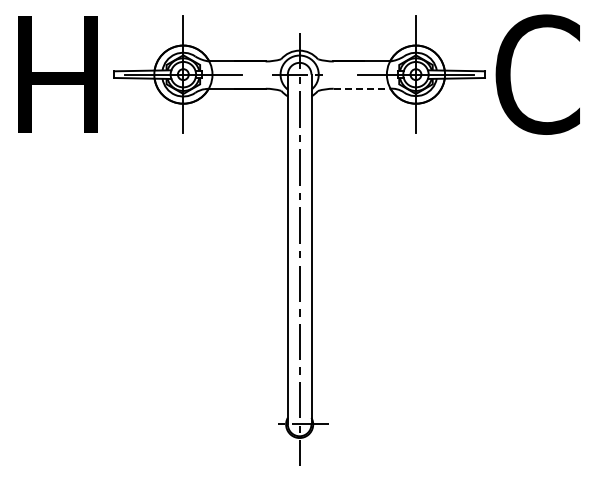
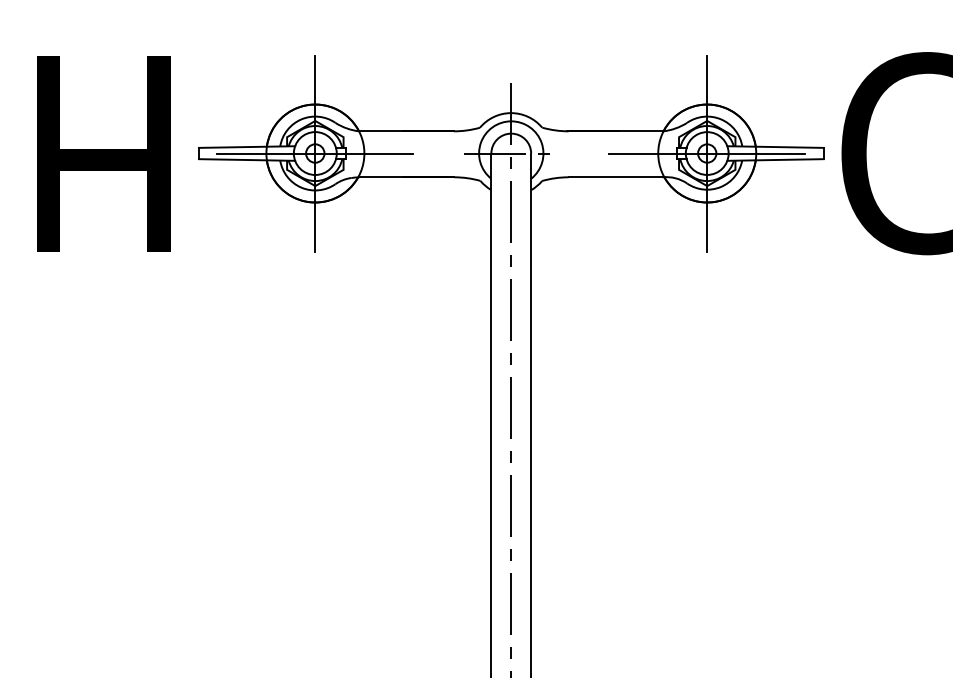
line: (361, 88) -> (615, 176), dashed -> solid

